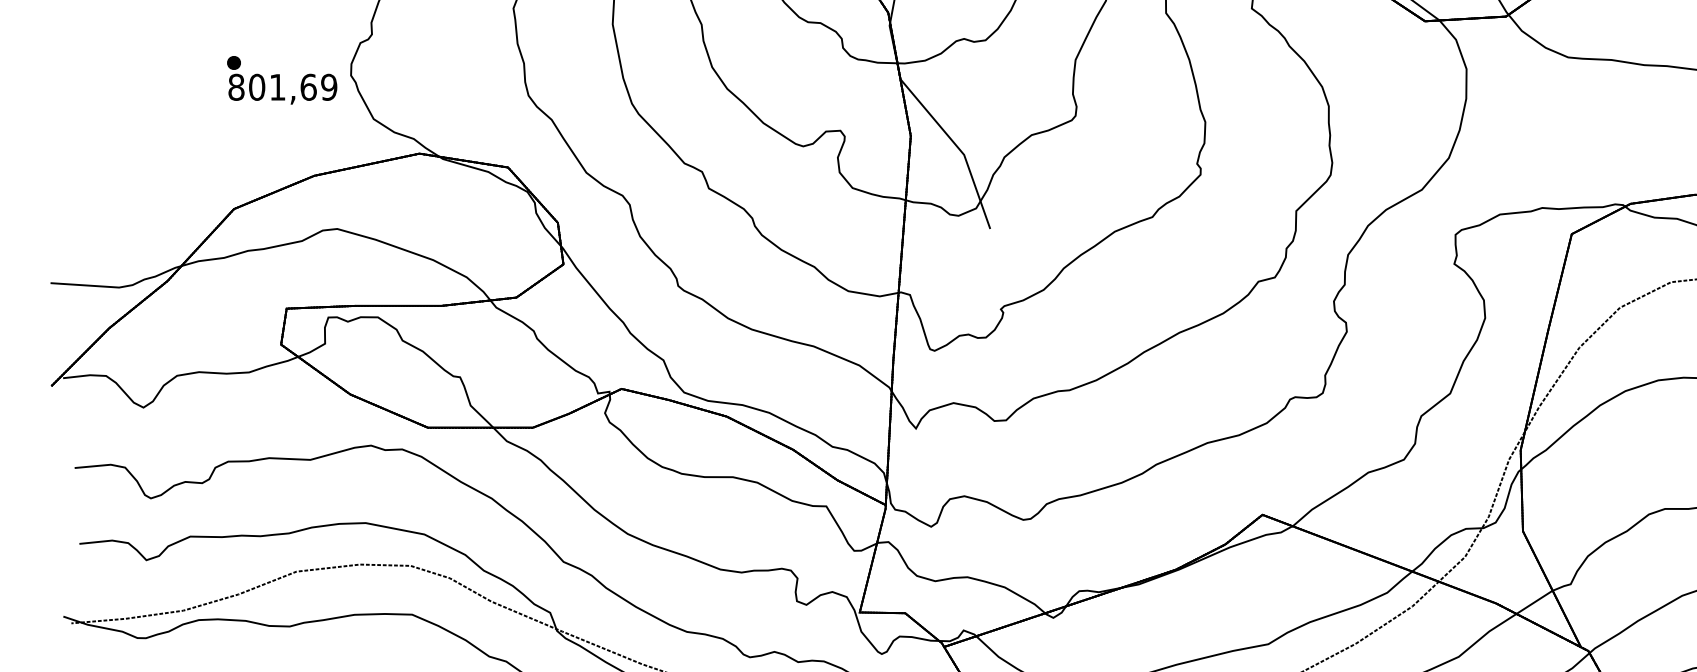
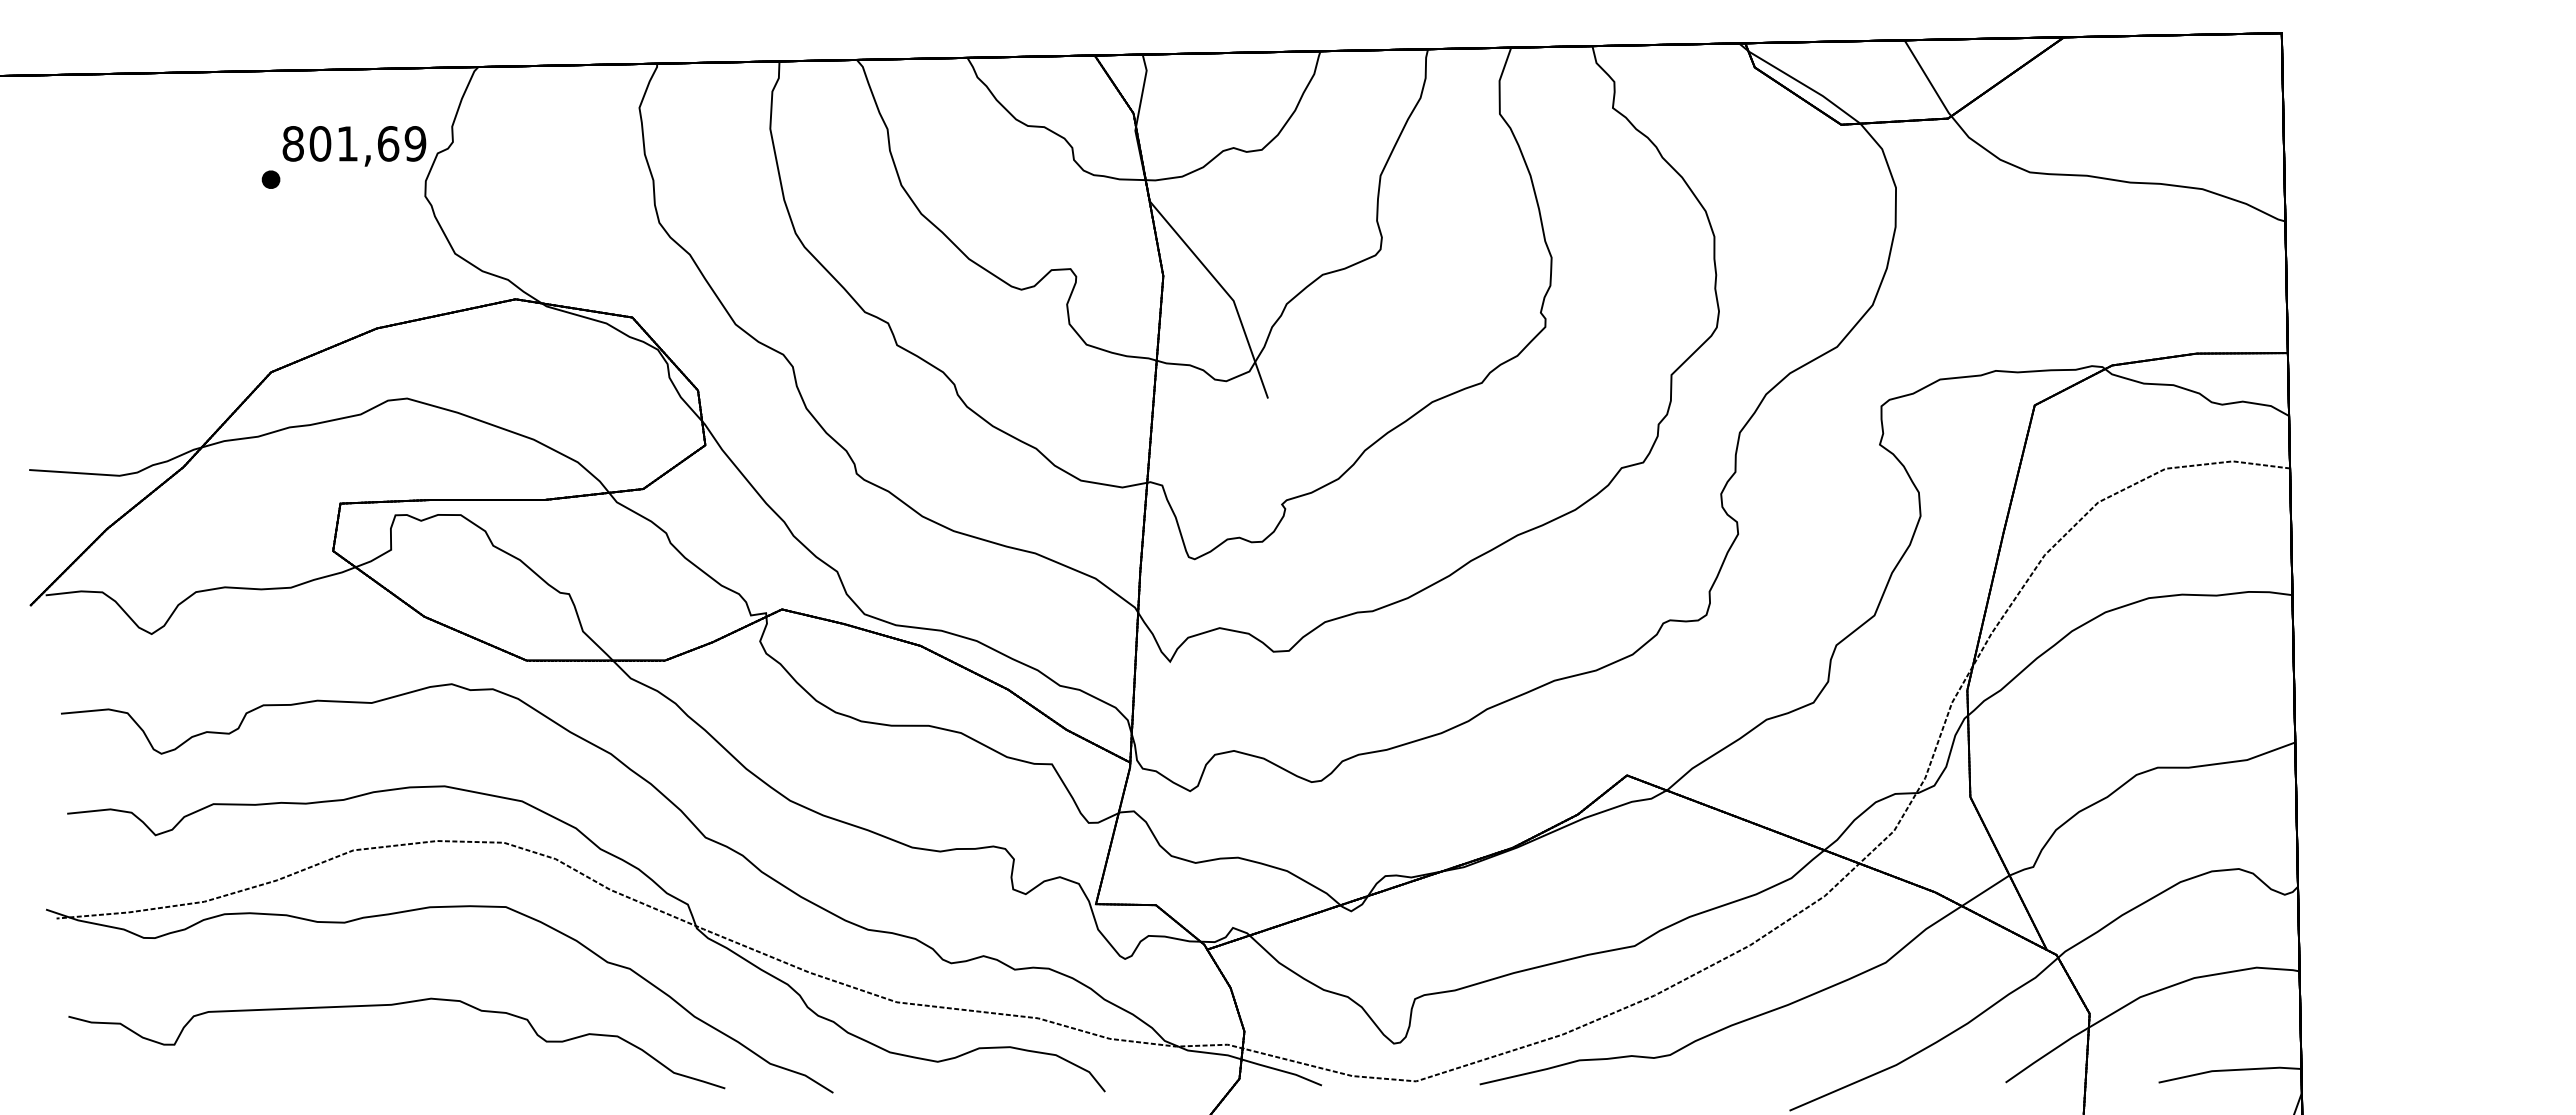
text: (282, 89) -> (354, 146), moved

